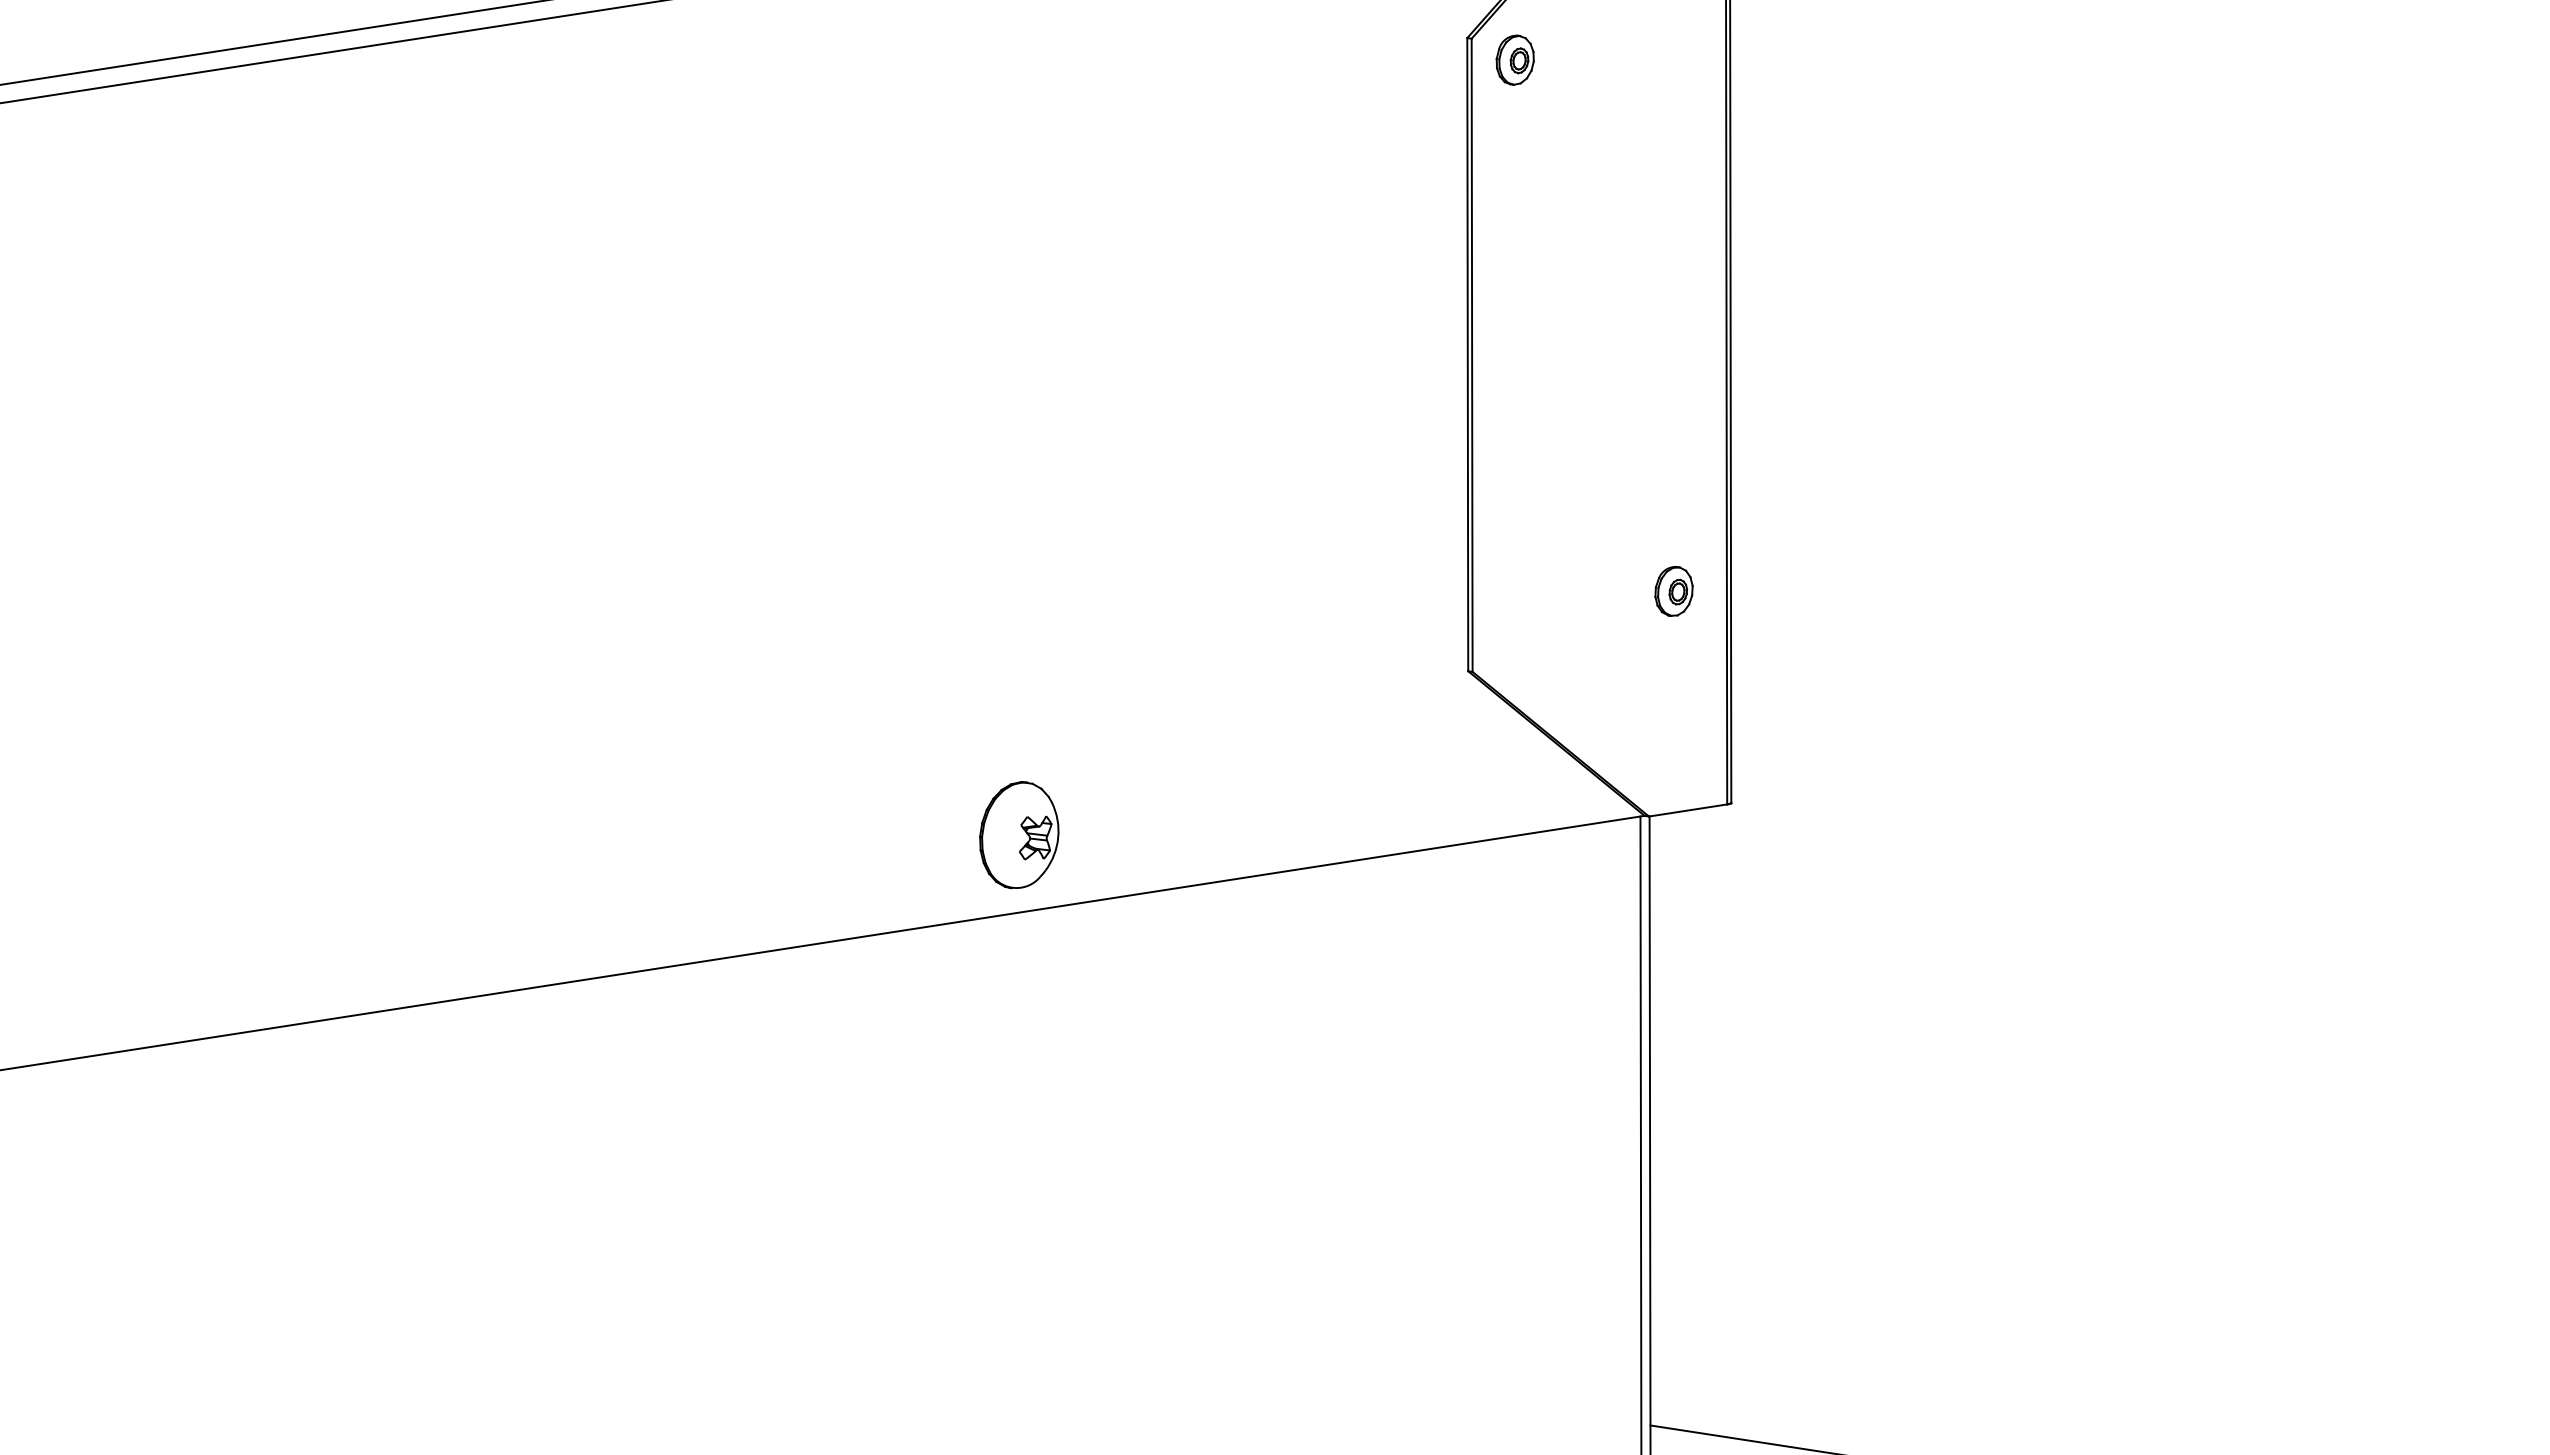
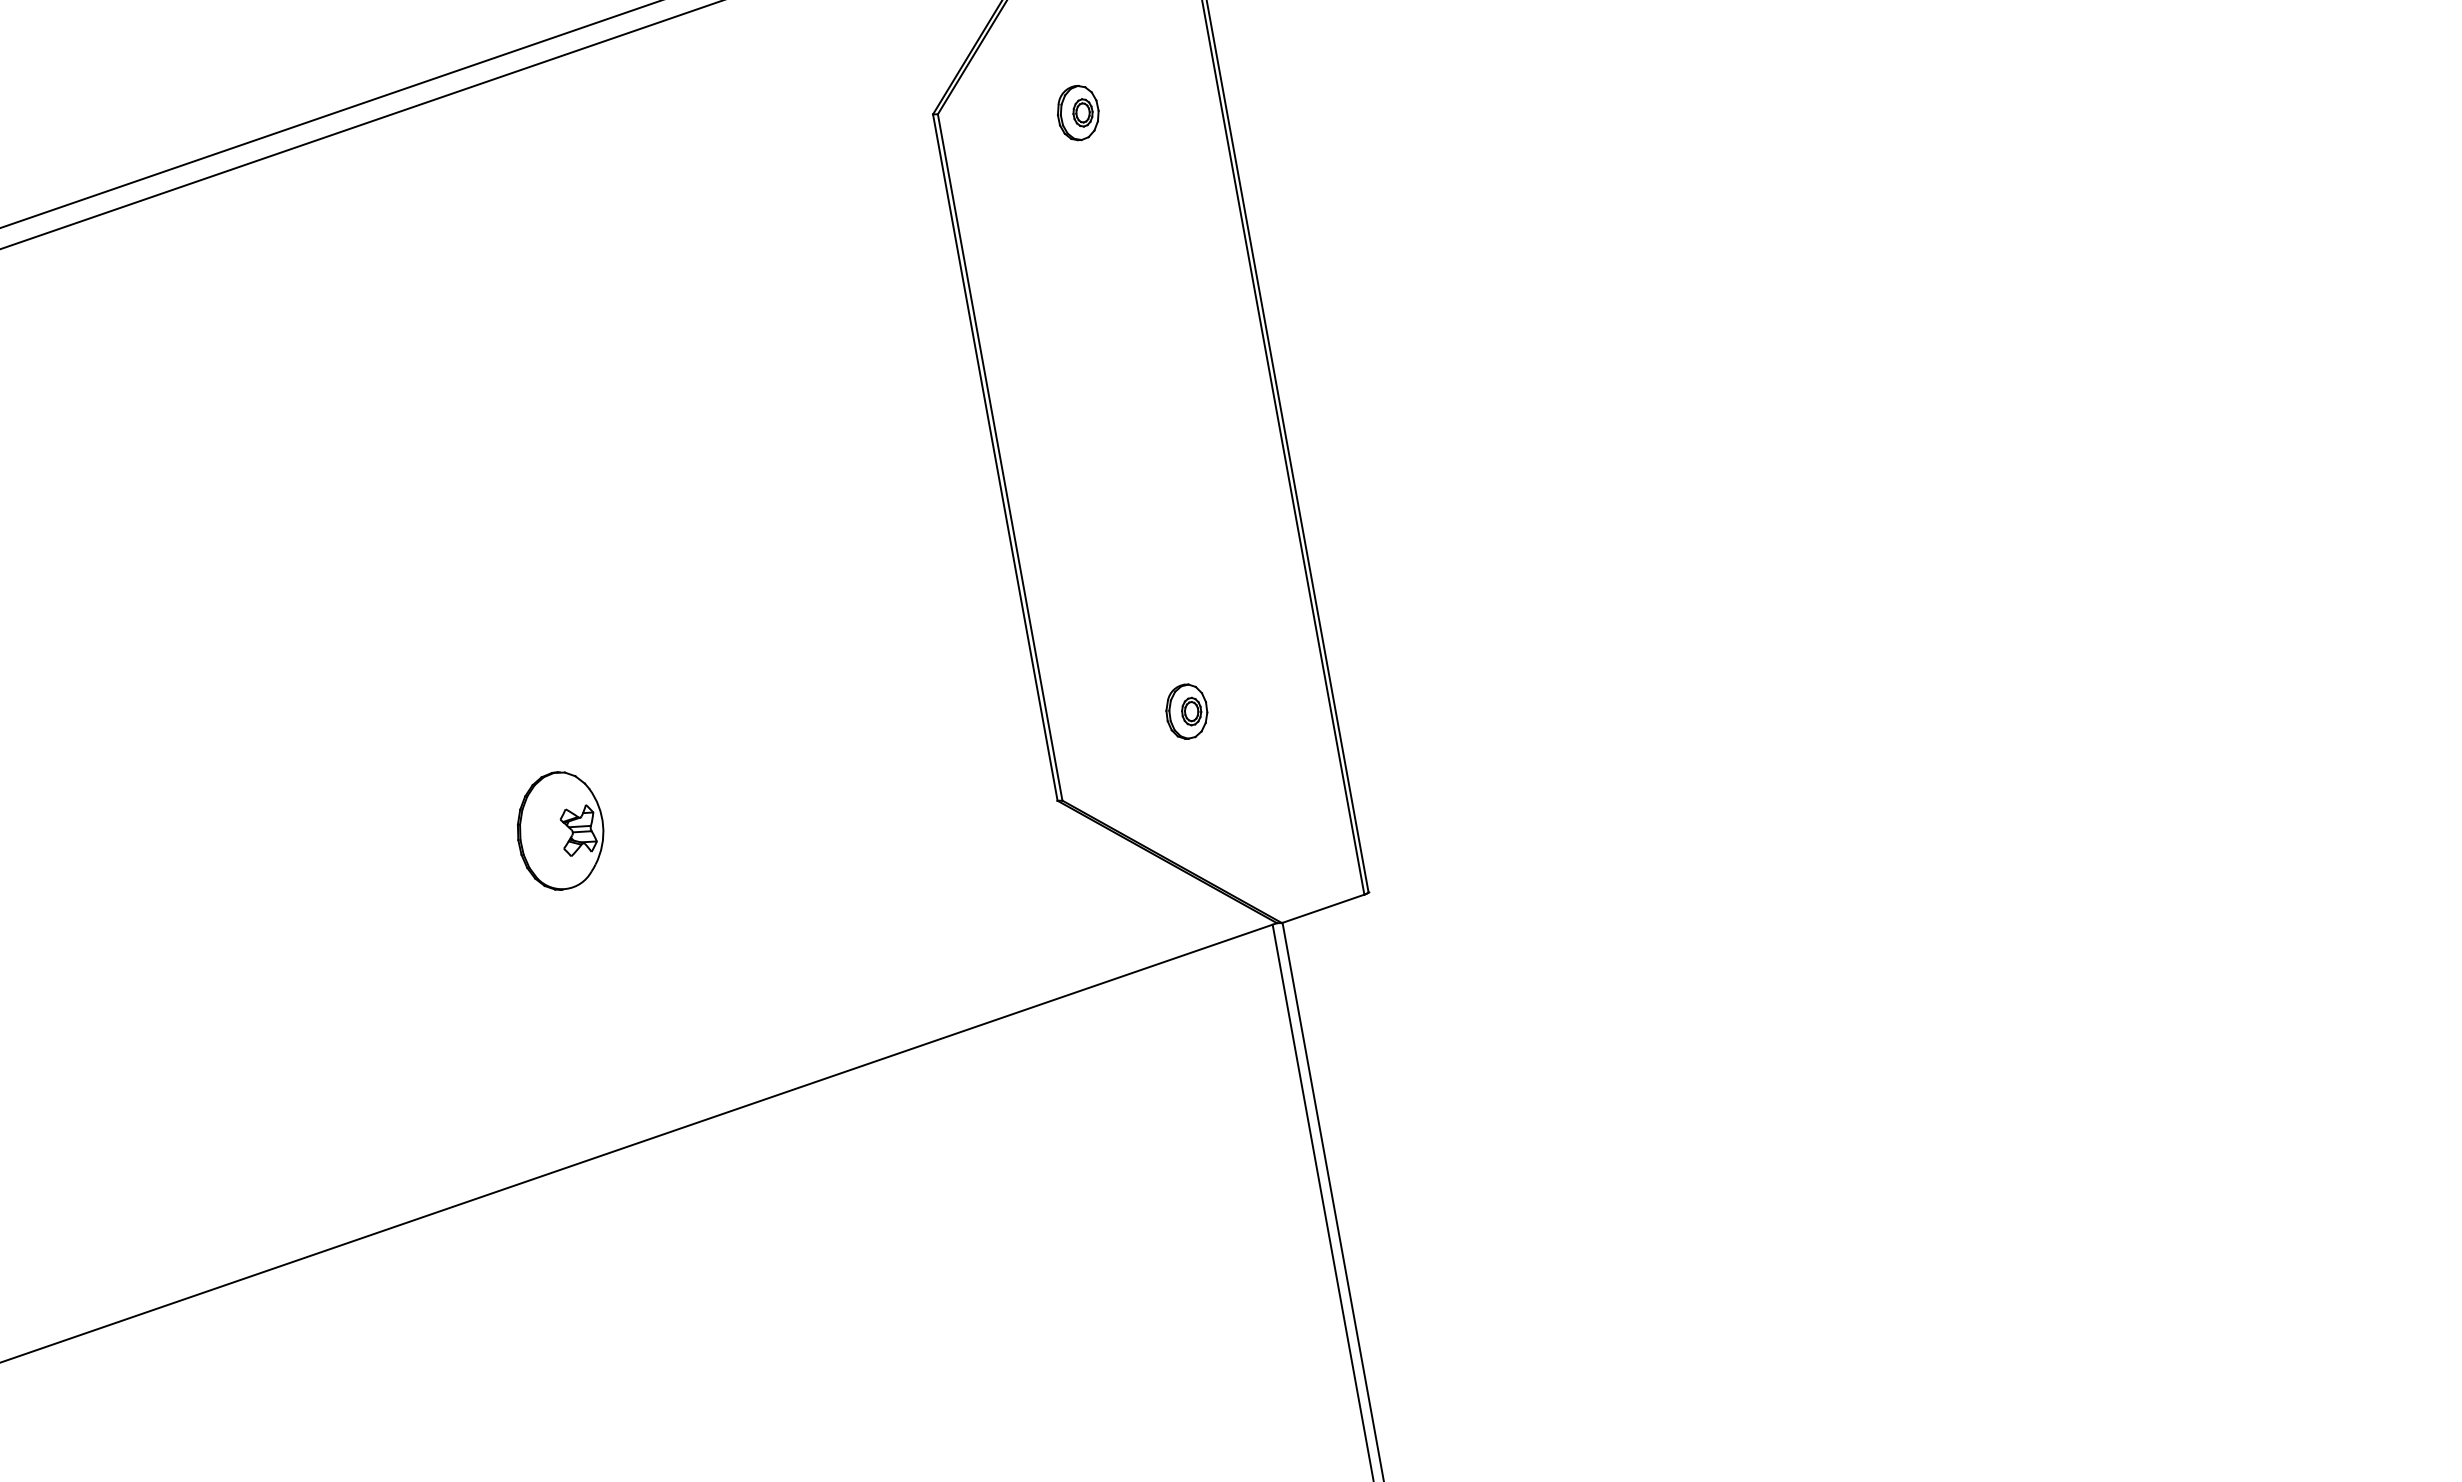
part: (1514, 59) -> (1077, 112), moved
part: (1673, 591) -> (1186, 711), moved
part: (1019, 835) -> (560, 831), moved

